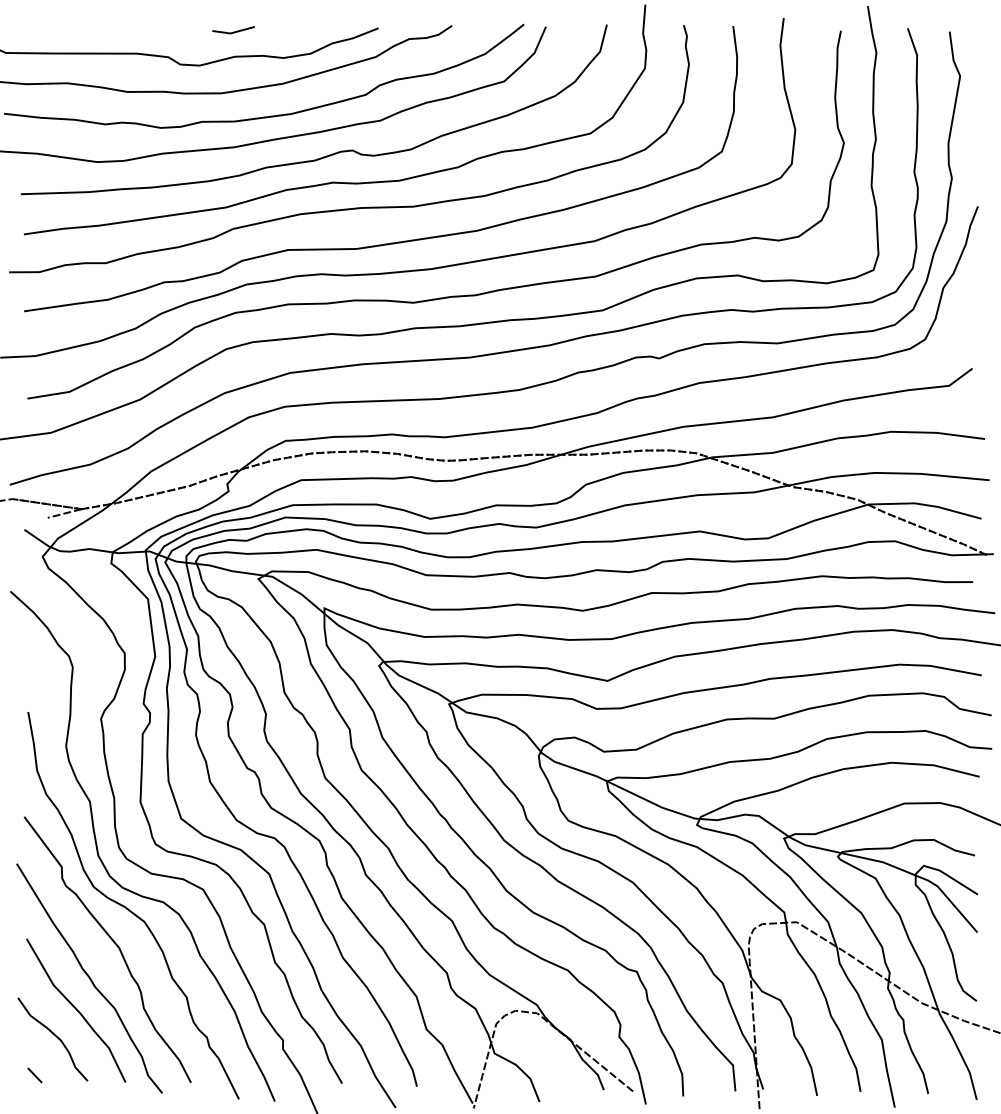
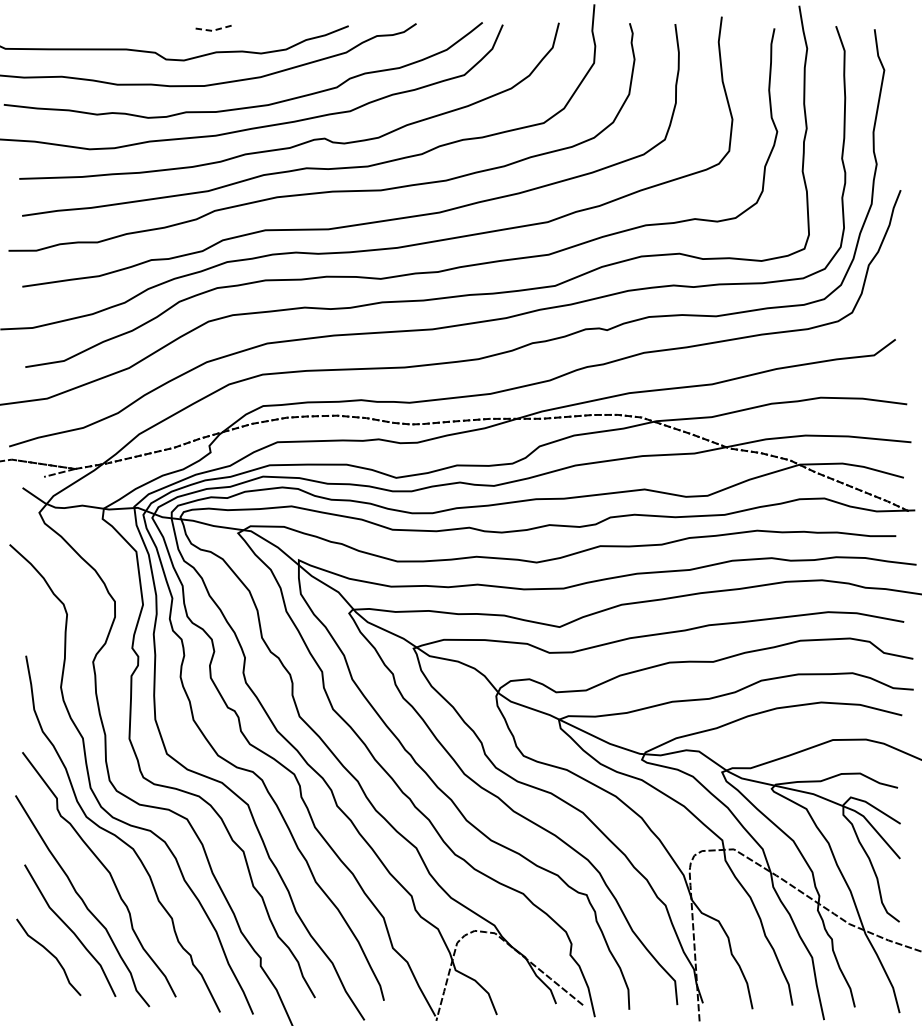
line: (233, 32) -> (215, 29), solid -> dashed
line: (34, 1075) -> (31, 990), removed

